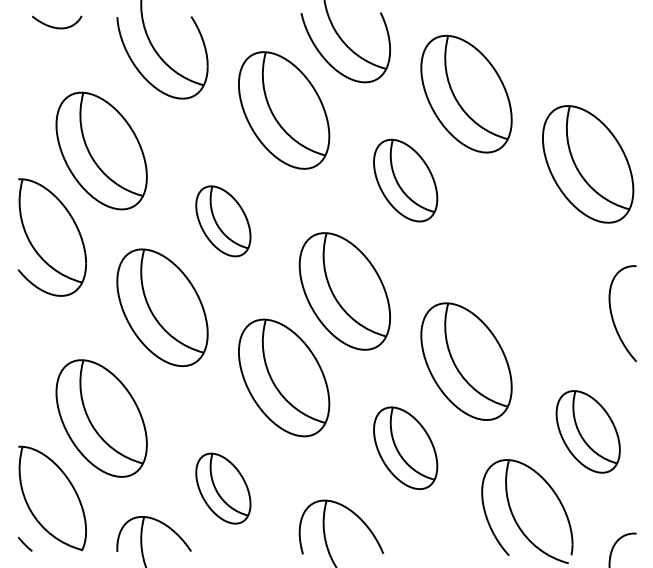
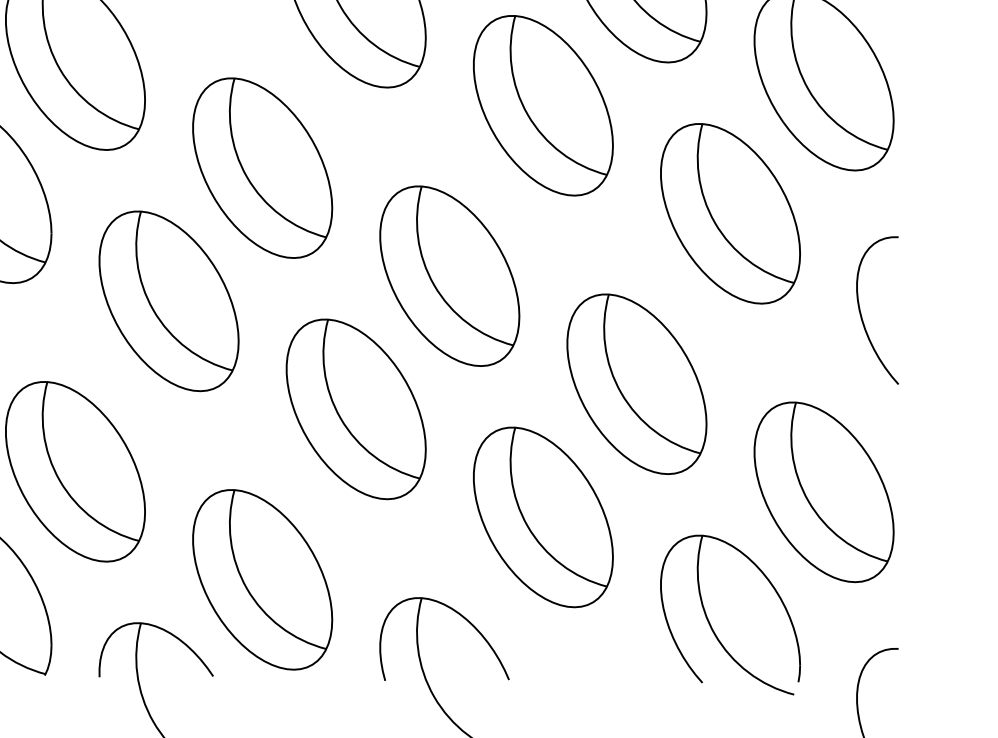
part: (405, 180) -> (543, 105), size x1.43
part: (223, 221) -> (262, 168), size x1.67
part: (527, 250) -> (730, 213), added
part: (588, 431) -> (824, 491), size x1.43
part: (405, 448) -> (543, 517), size x1.43
part: (223, 488) -> (262, 579), size x1.67

